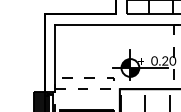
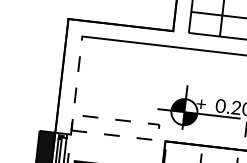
line: (55, 58) -> (76, 85), solid -> dashed

